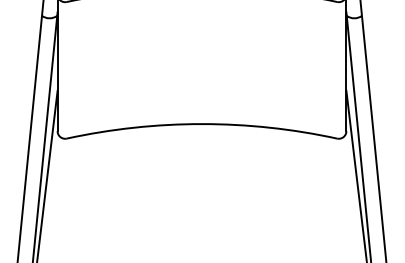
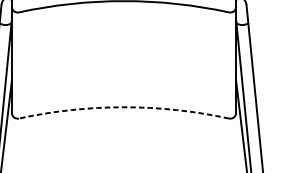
arc: (202, 124) -> (124, 107), solid -> dashed

